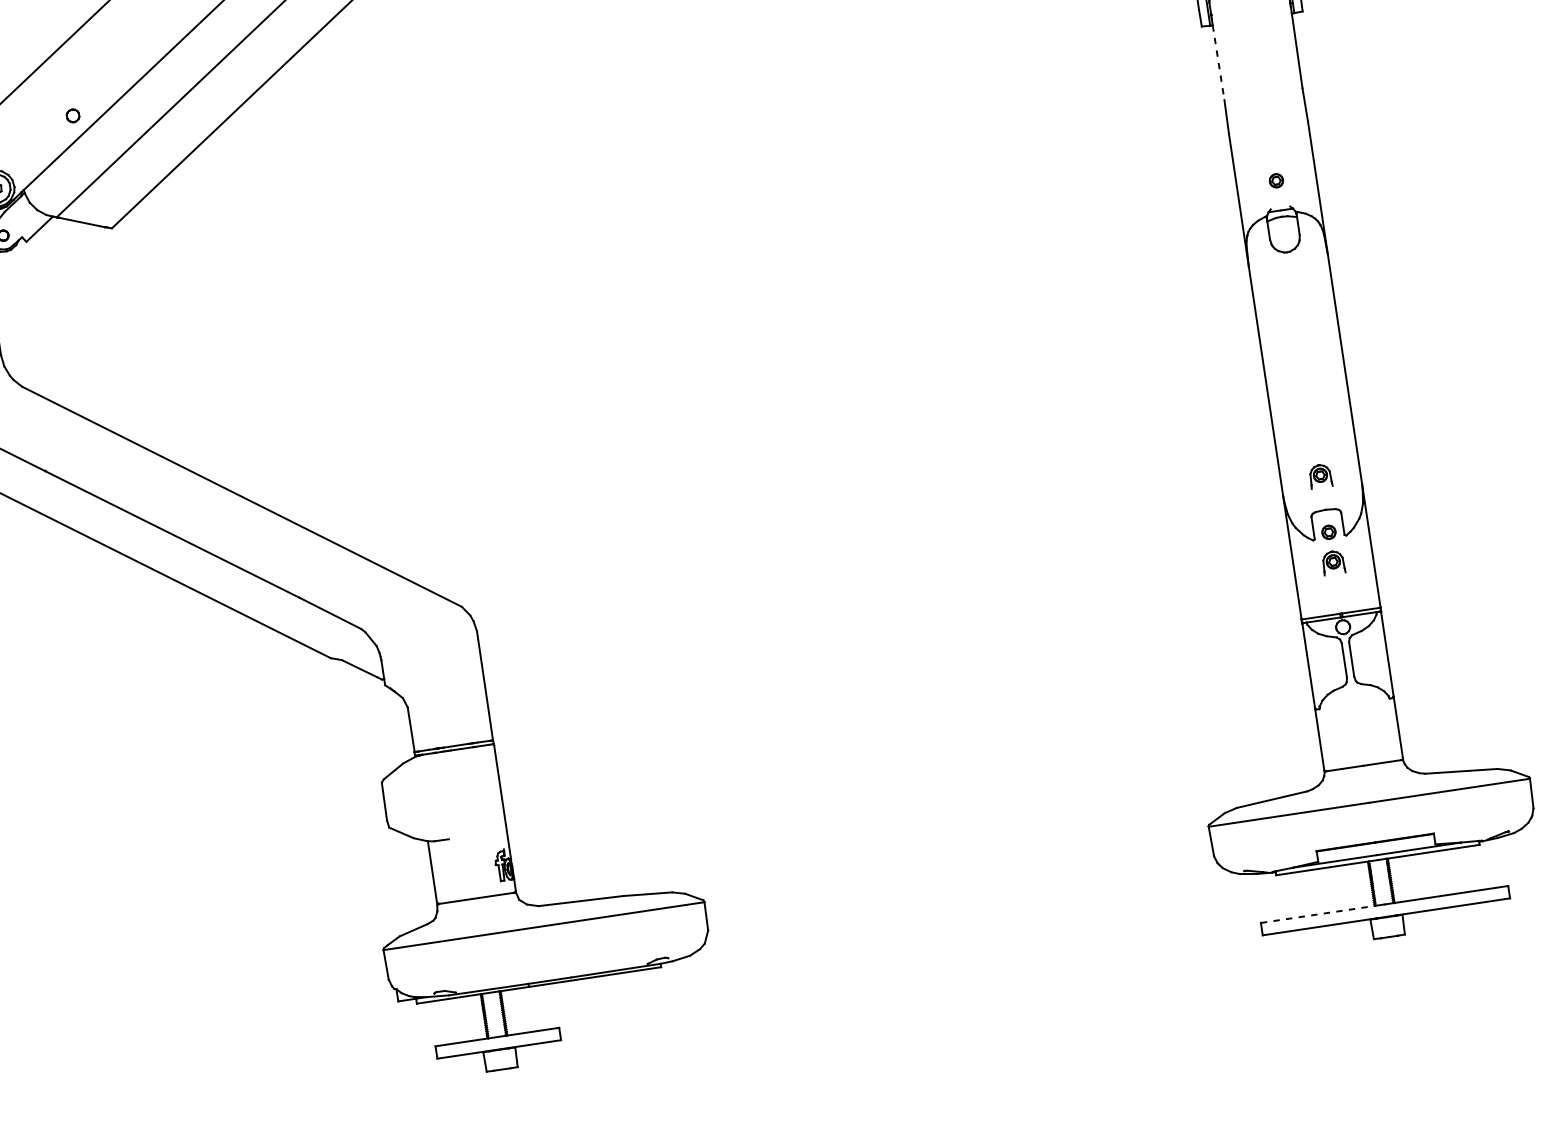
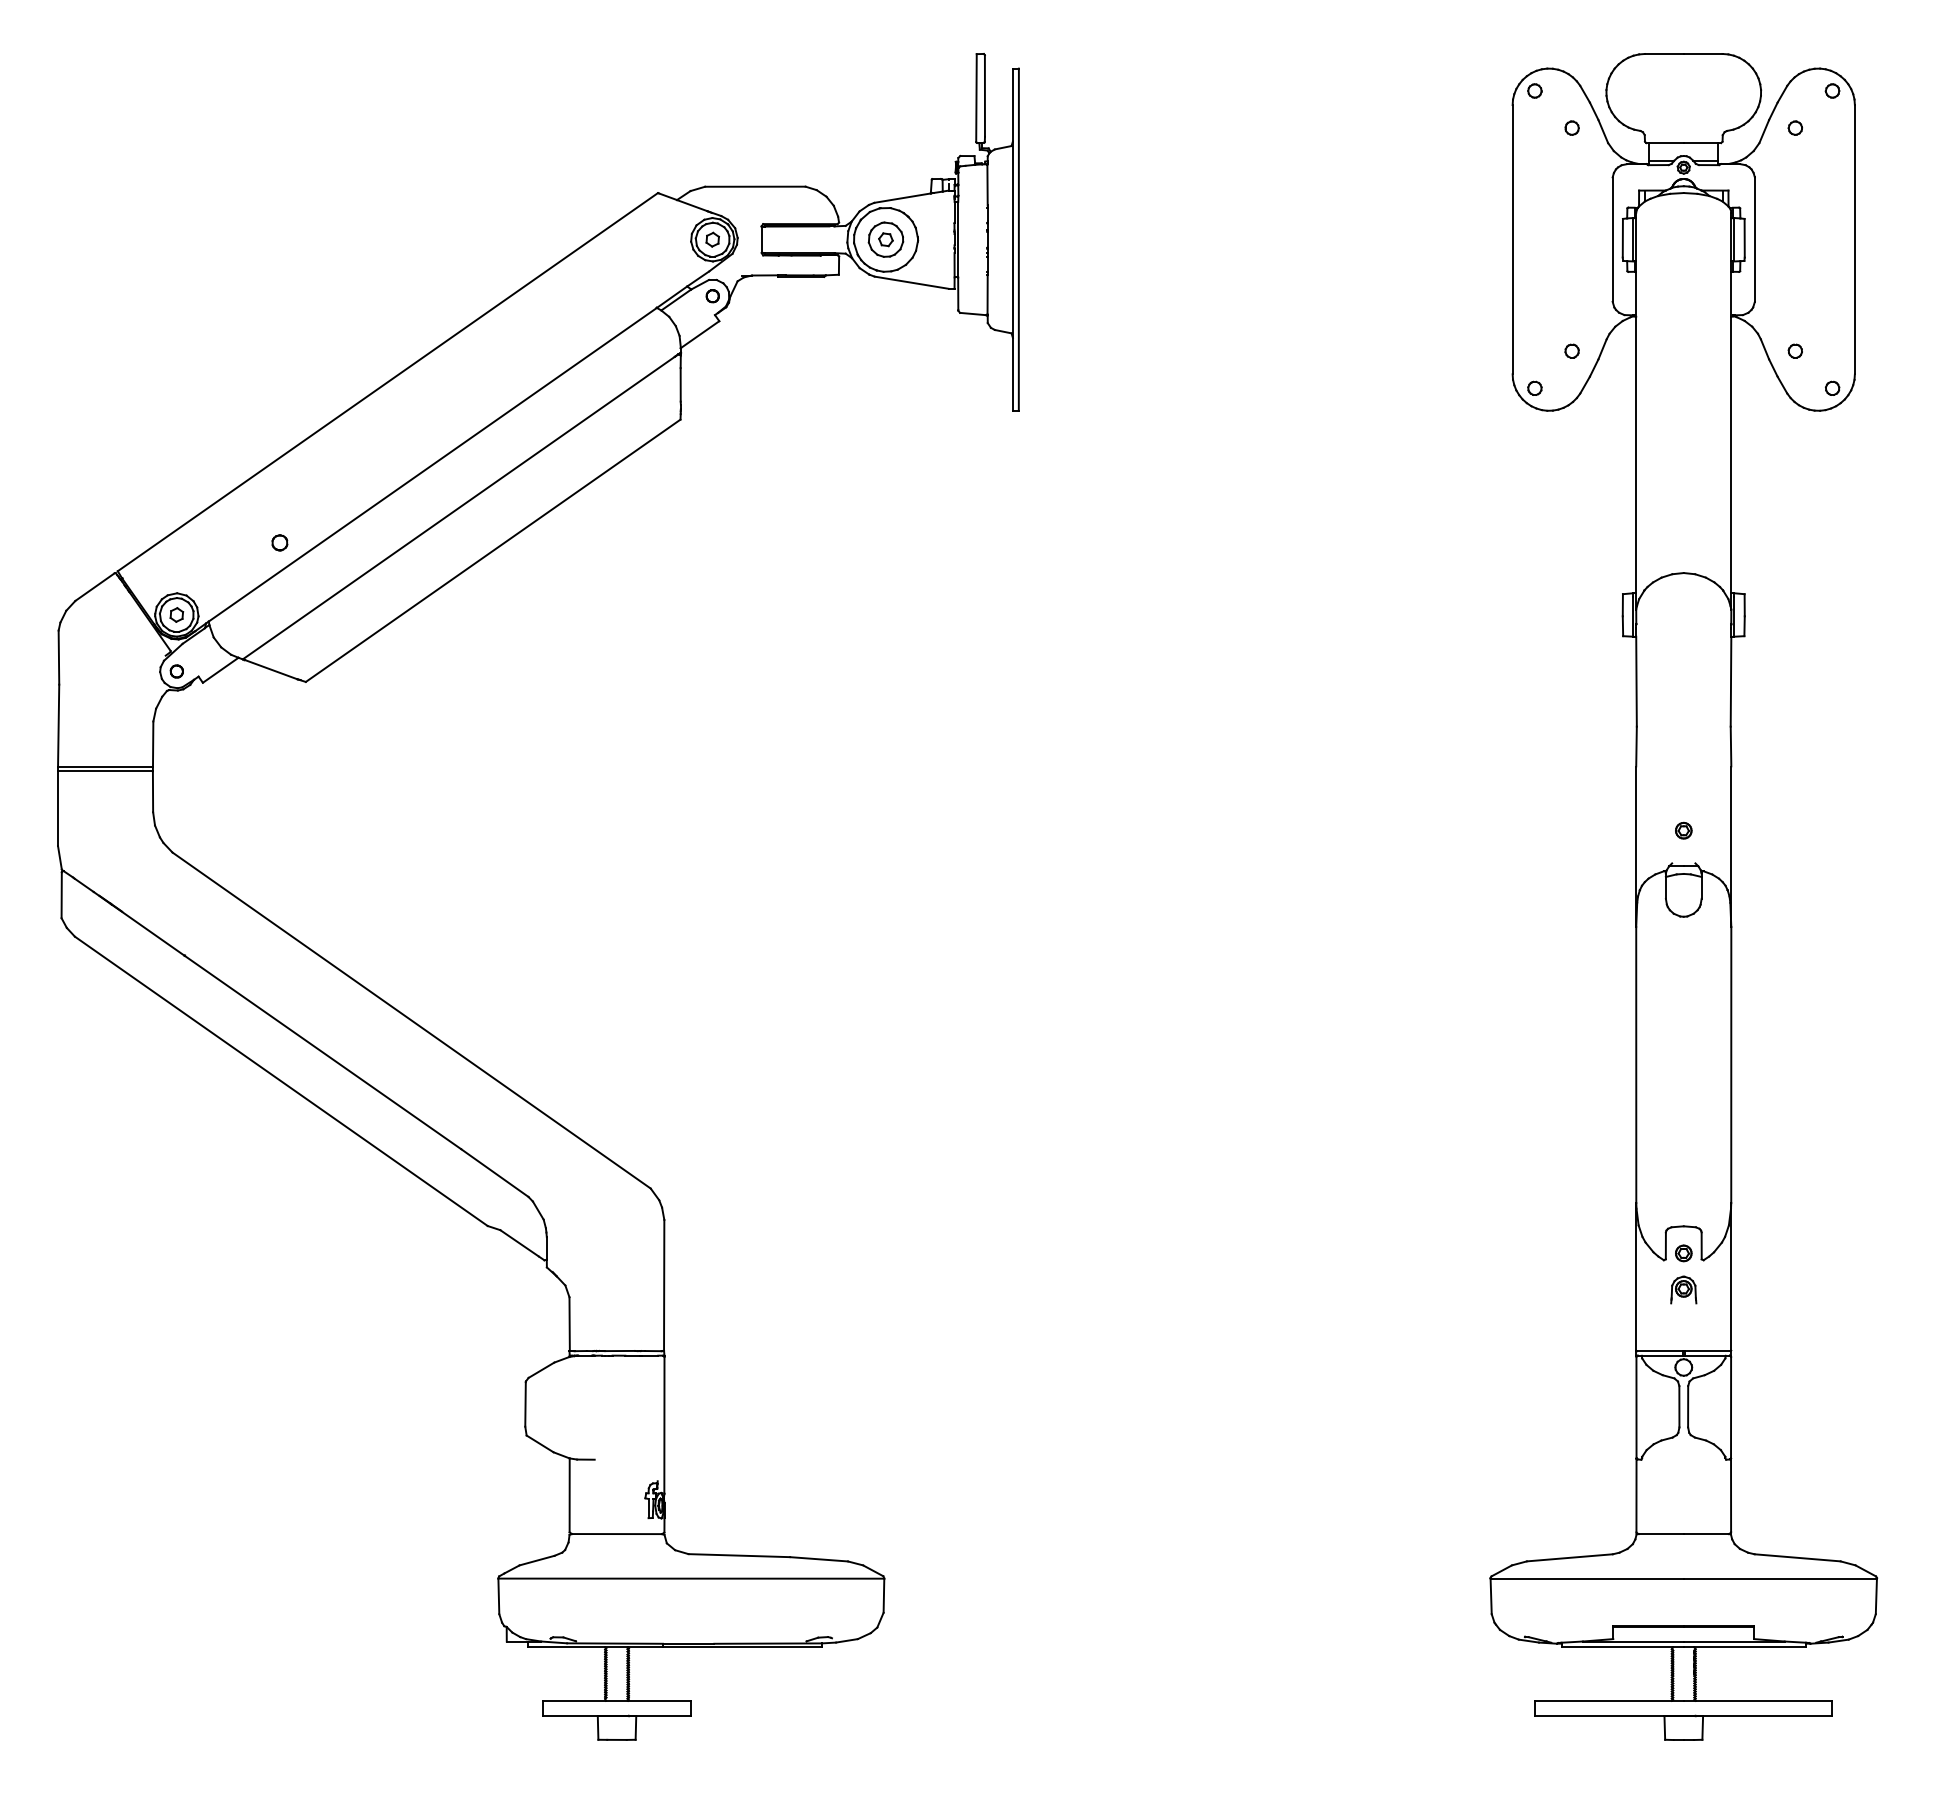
line: (1218, 62) -> (1636, 681), dashed -> solid
part: (1320, 475) -> (1683, 1185), removed
line: (1317, 914) -> (1603, 1700), dashed -> solid

